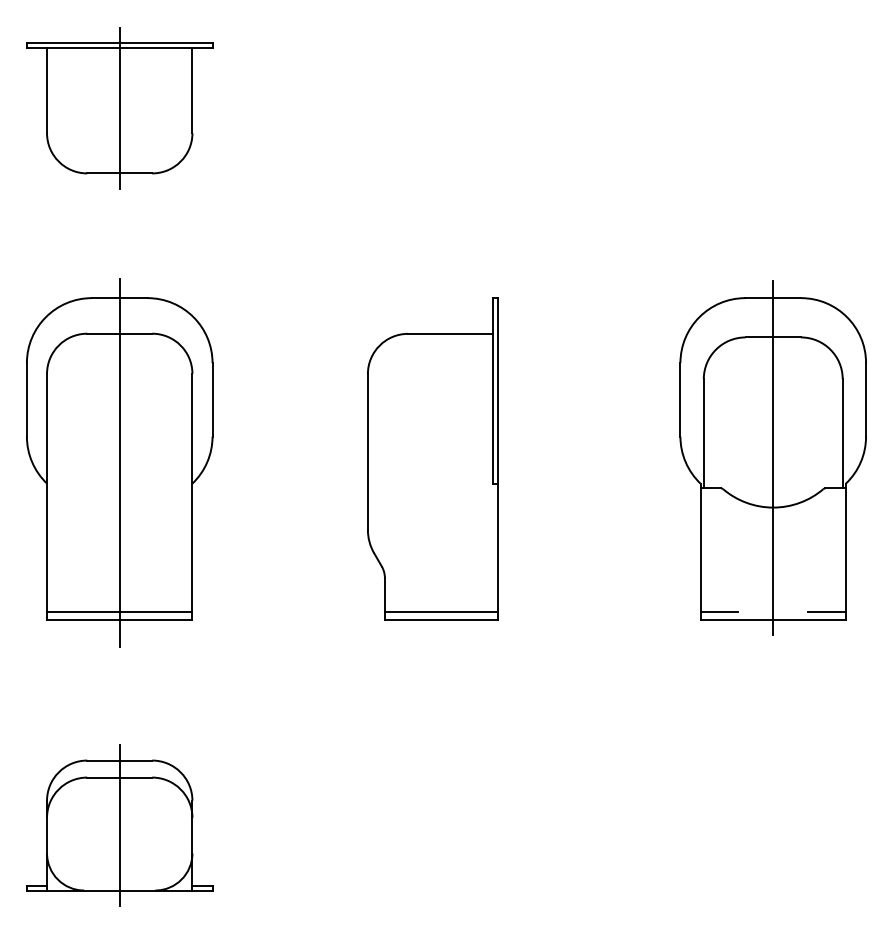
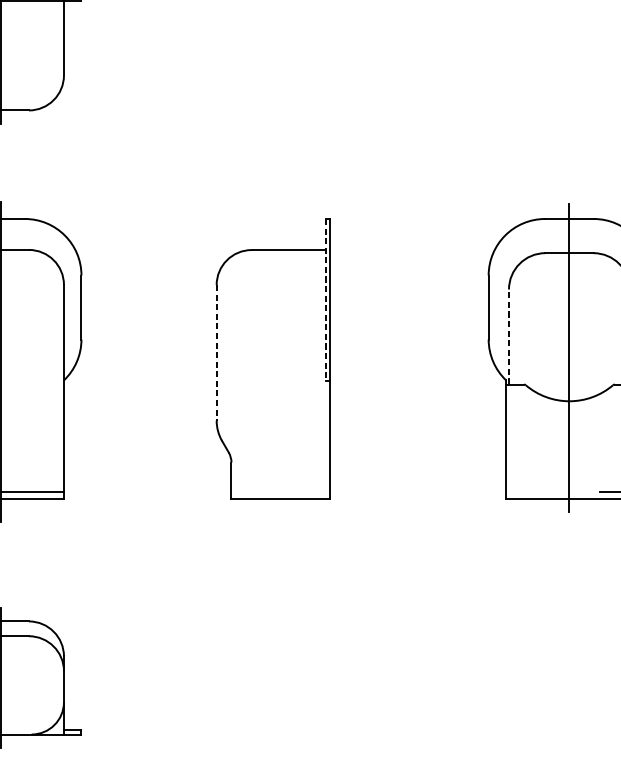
line: (493, 390) -> (325, 299), solid -> dashed
line: (703, 433) -> (508, 336), solid -> dashed
line: (367, 452) -> (216, 353), solid -> dashed
line: (440, 612) -> (279, 492), removed
line: (719, 612) -> (522, 492), removed

